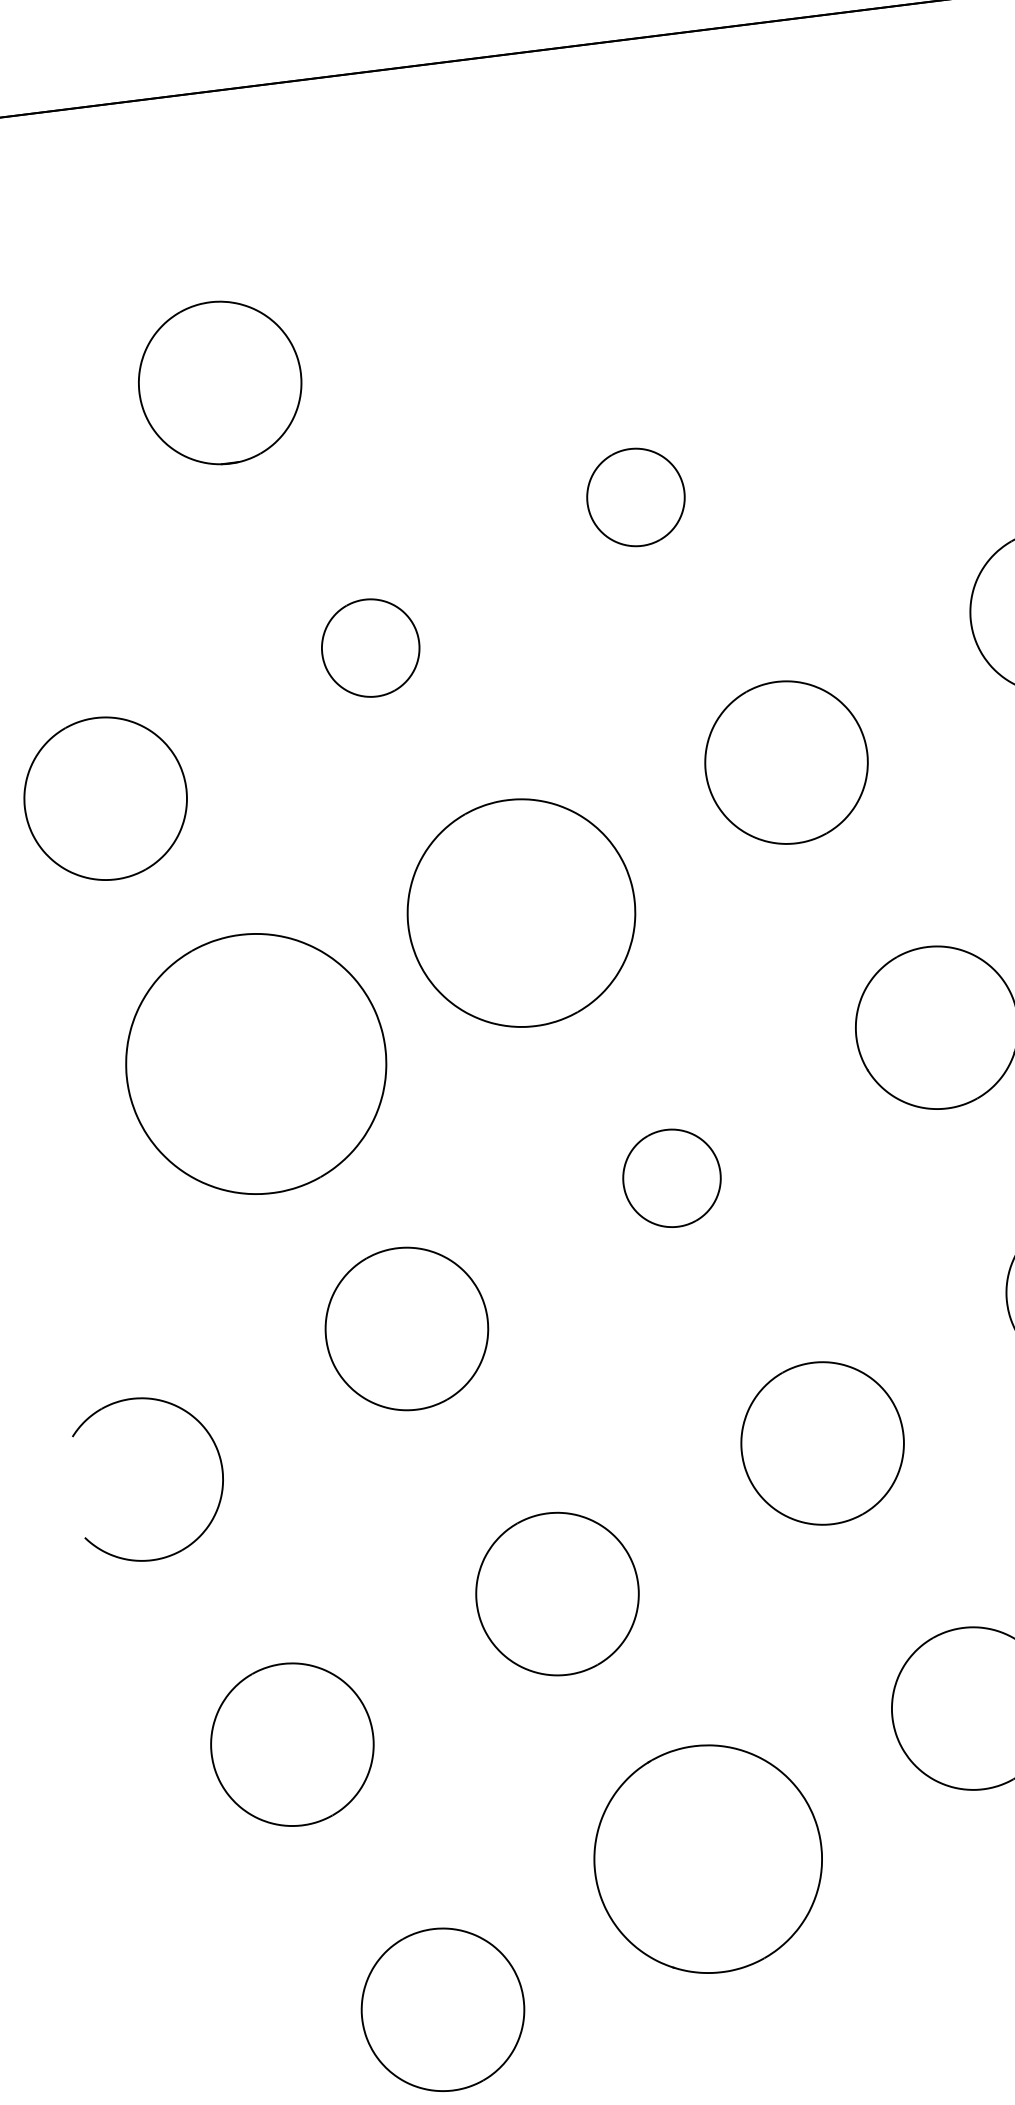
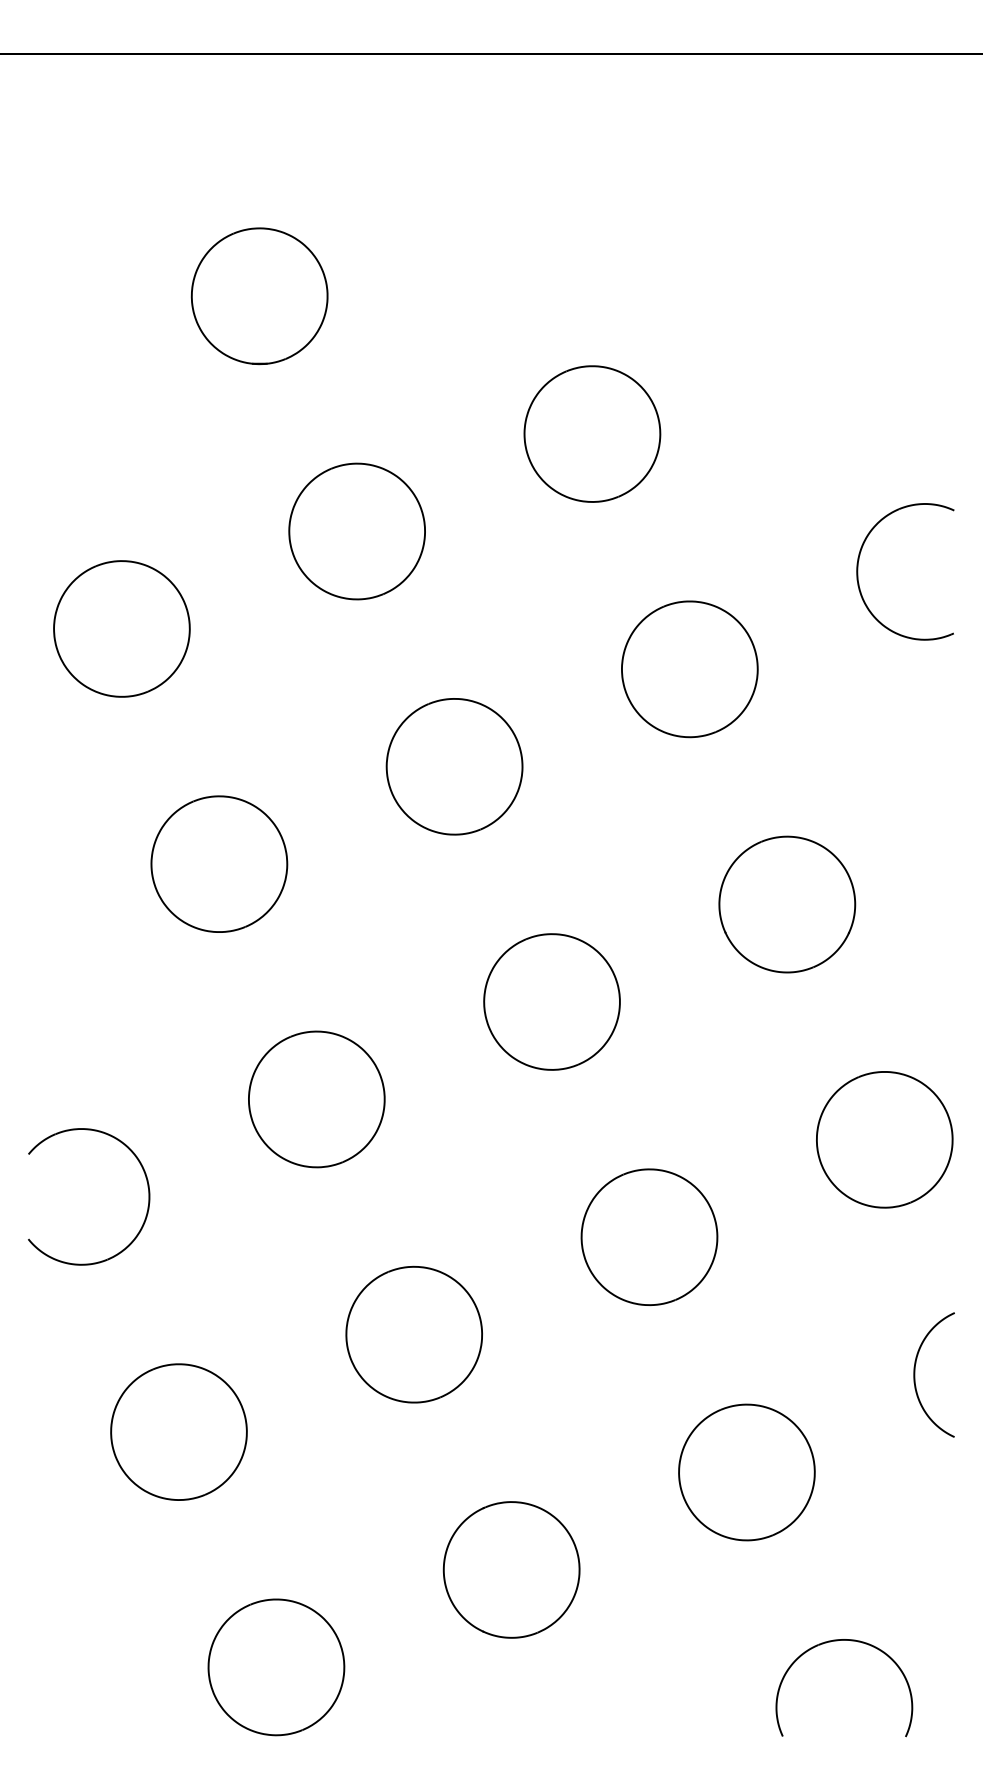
part: (635, 496) -> (592, 433), size x1.67
part: (370, 648) -> (356, 531), size x1.67
part: (521, 912) -> (454, 766), size x0.71
part: (256, 1062) -> (219, 863), size x0.62
part: (671, 1177) -> (551, 1001), size x1.67
part: (707, 1858) -> (511, 1569), size x0.71

